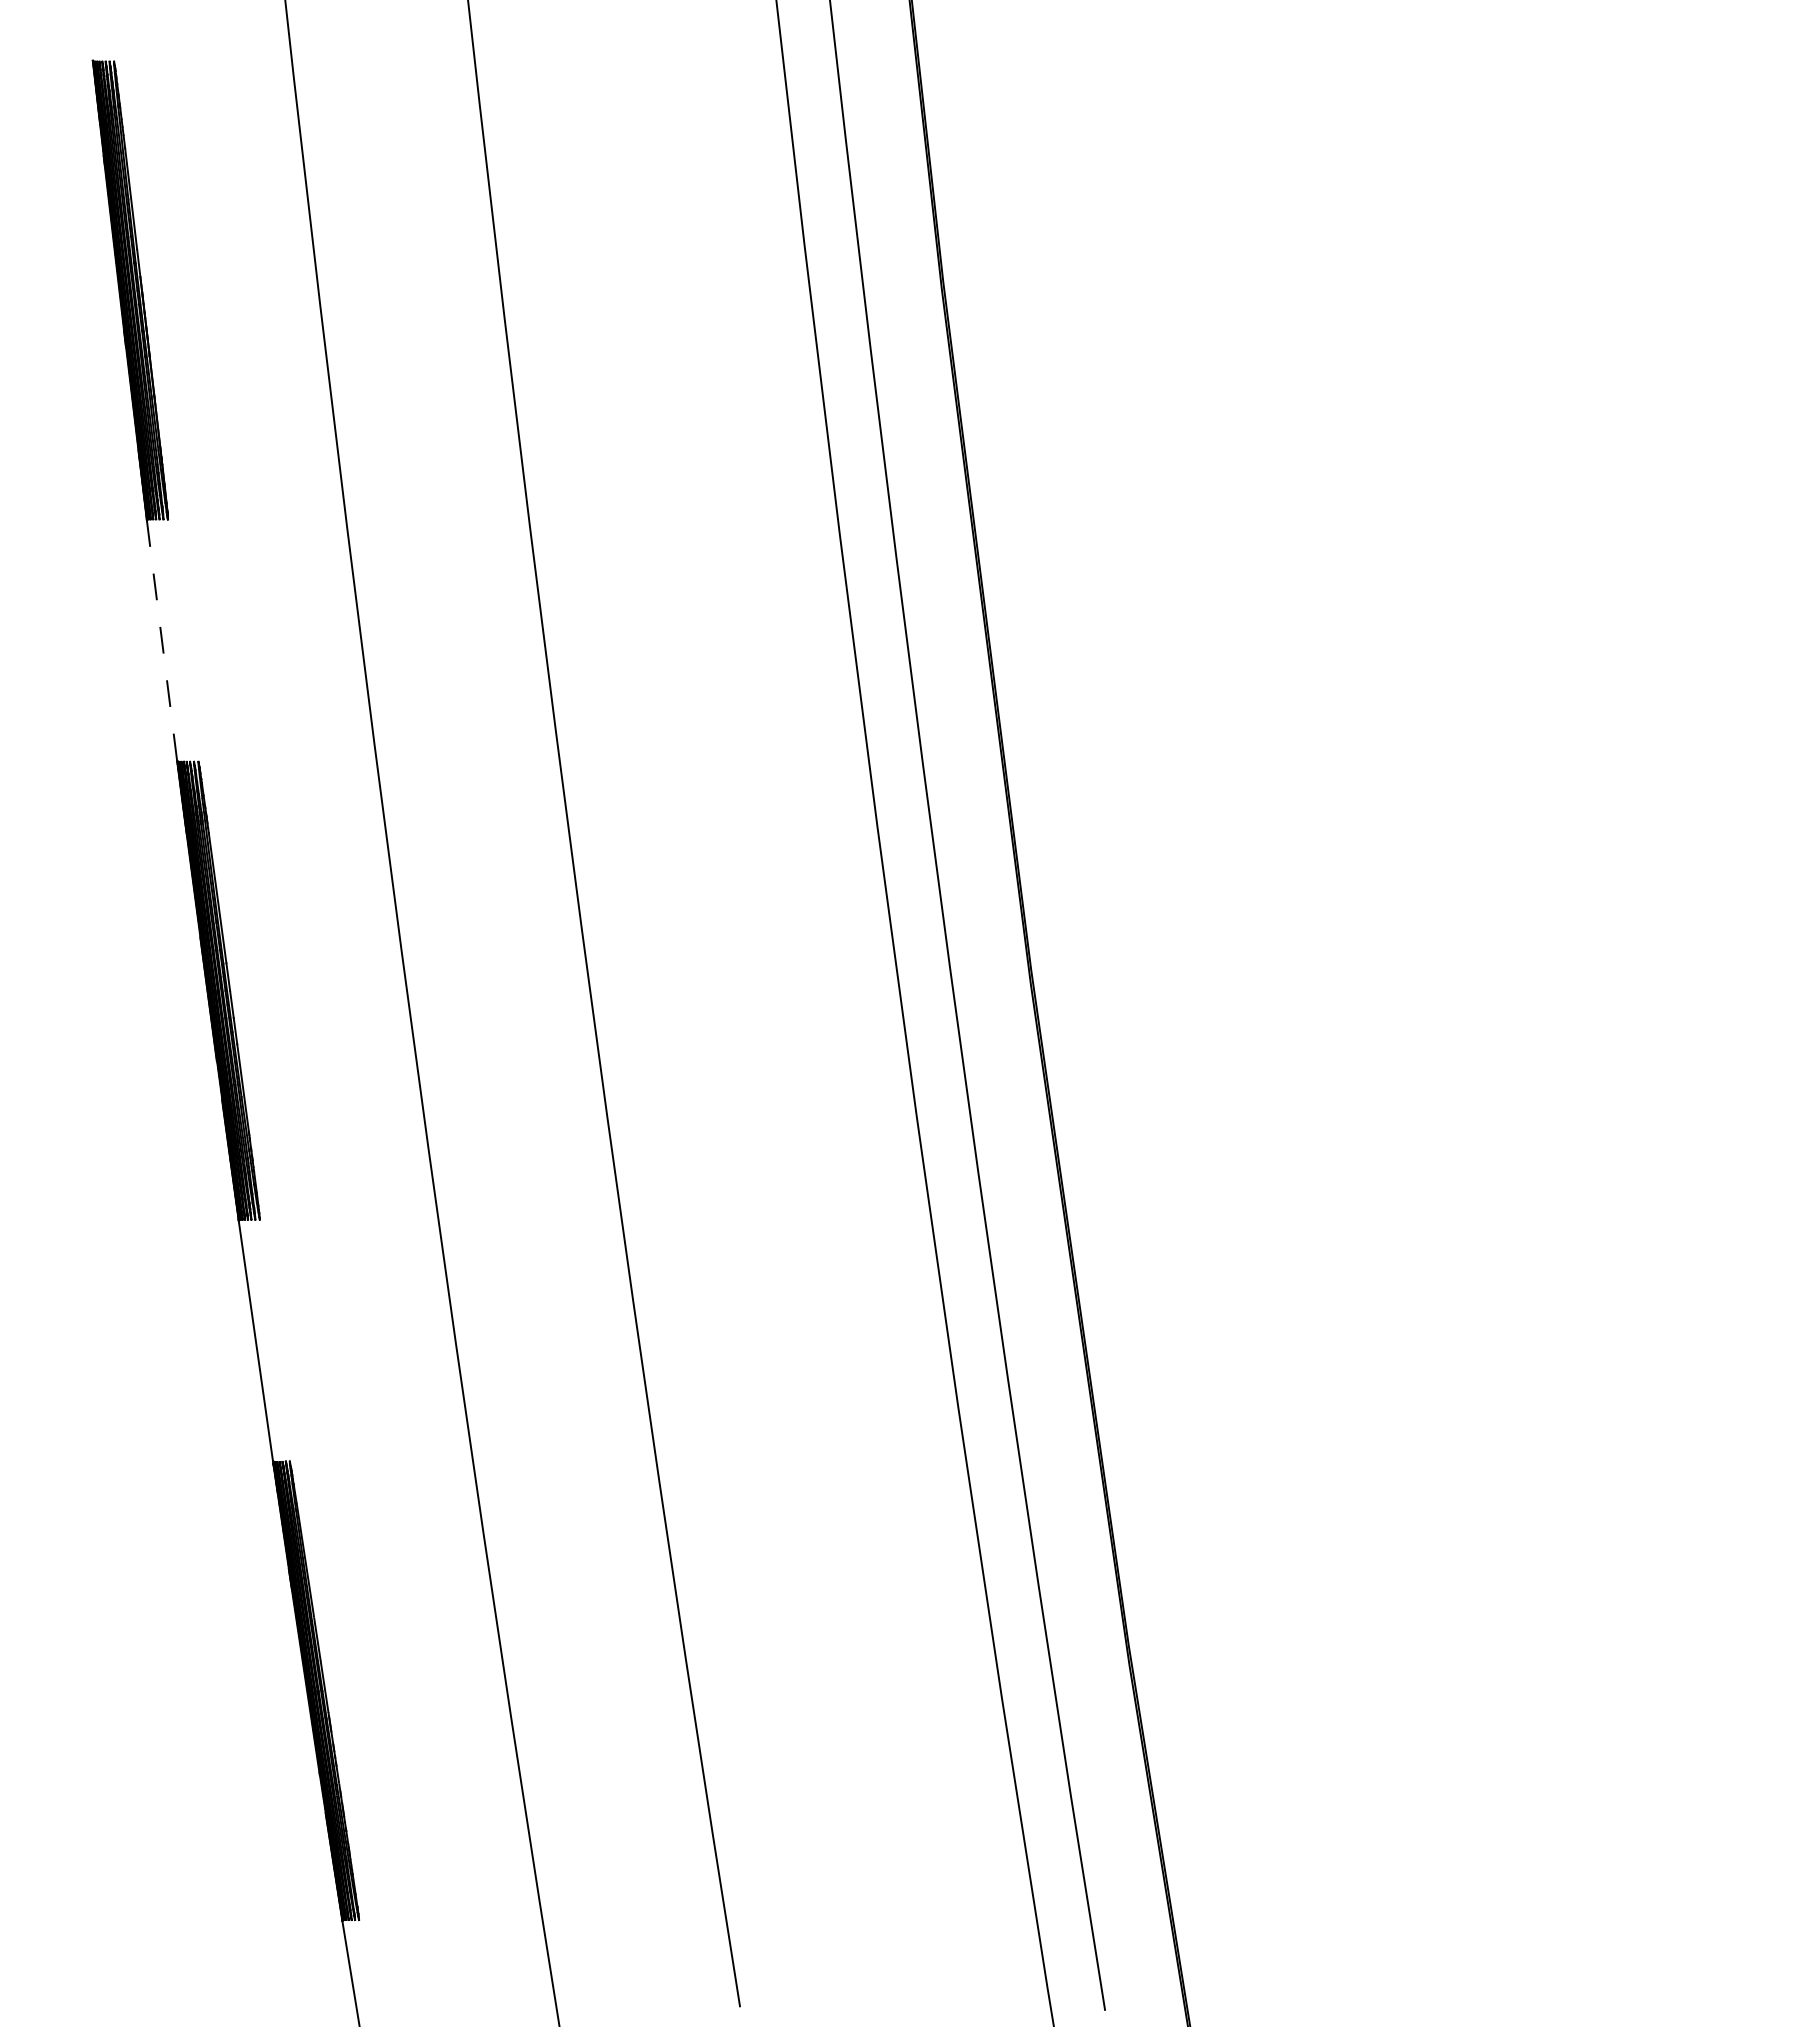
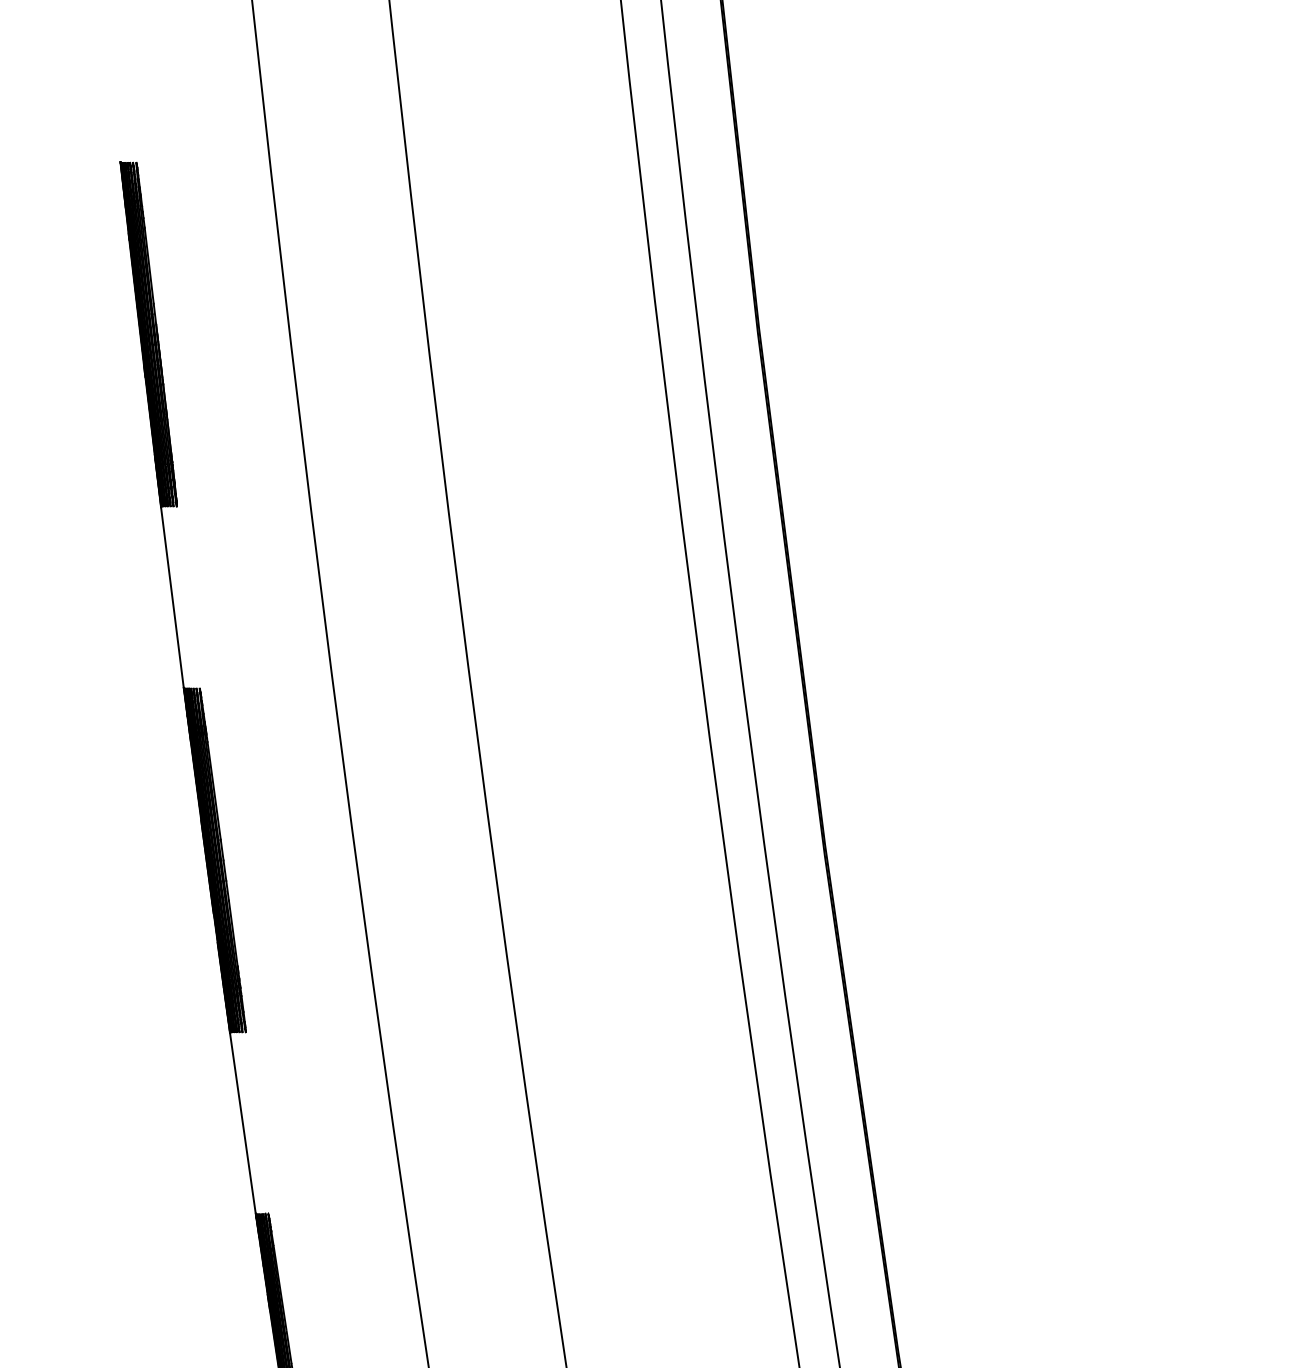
line: (162, 641) -> (172, 598), dashed -> solid

